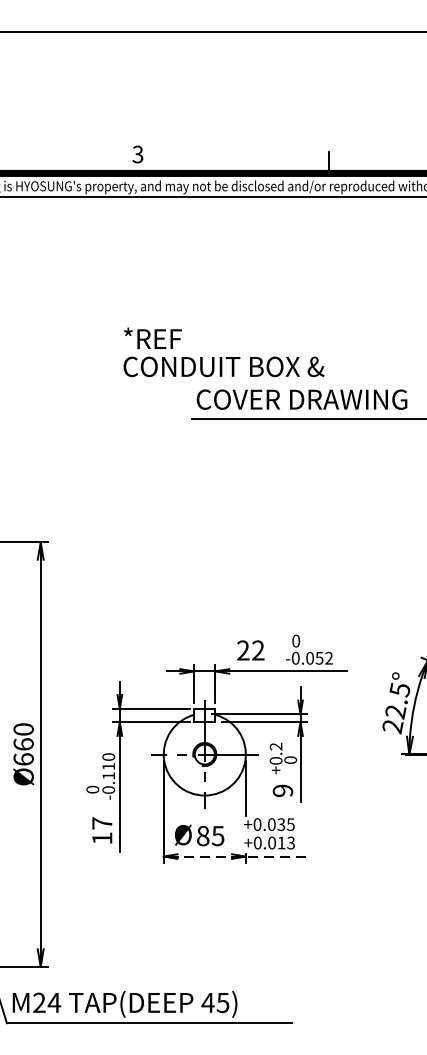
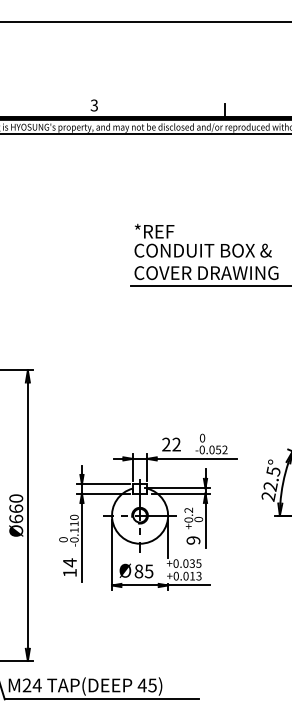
text: (223, 351) -> (202, 240), moved
text: (101, 822) -> (69, 562), 17 -> 14
line: (240, 856) -> (164, 585), dashed -> solid

